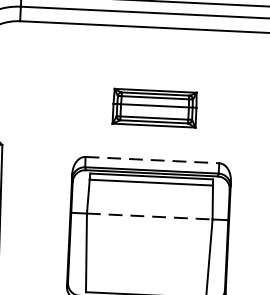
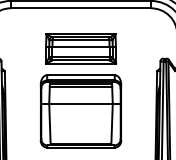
part: (153, 107) -> (80, 48), size x1.67
line: (153, 160) -> (81, 75), dashed -> solid
line: (150, 216) -> (81, 103), dashed -> solid

